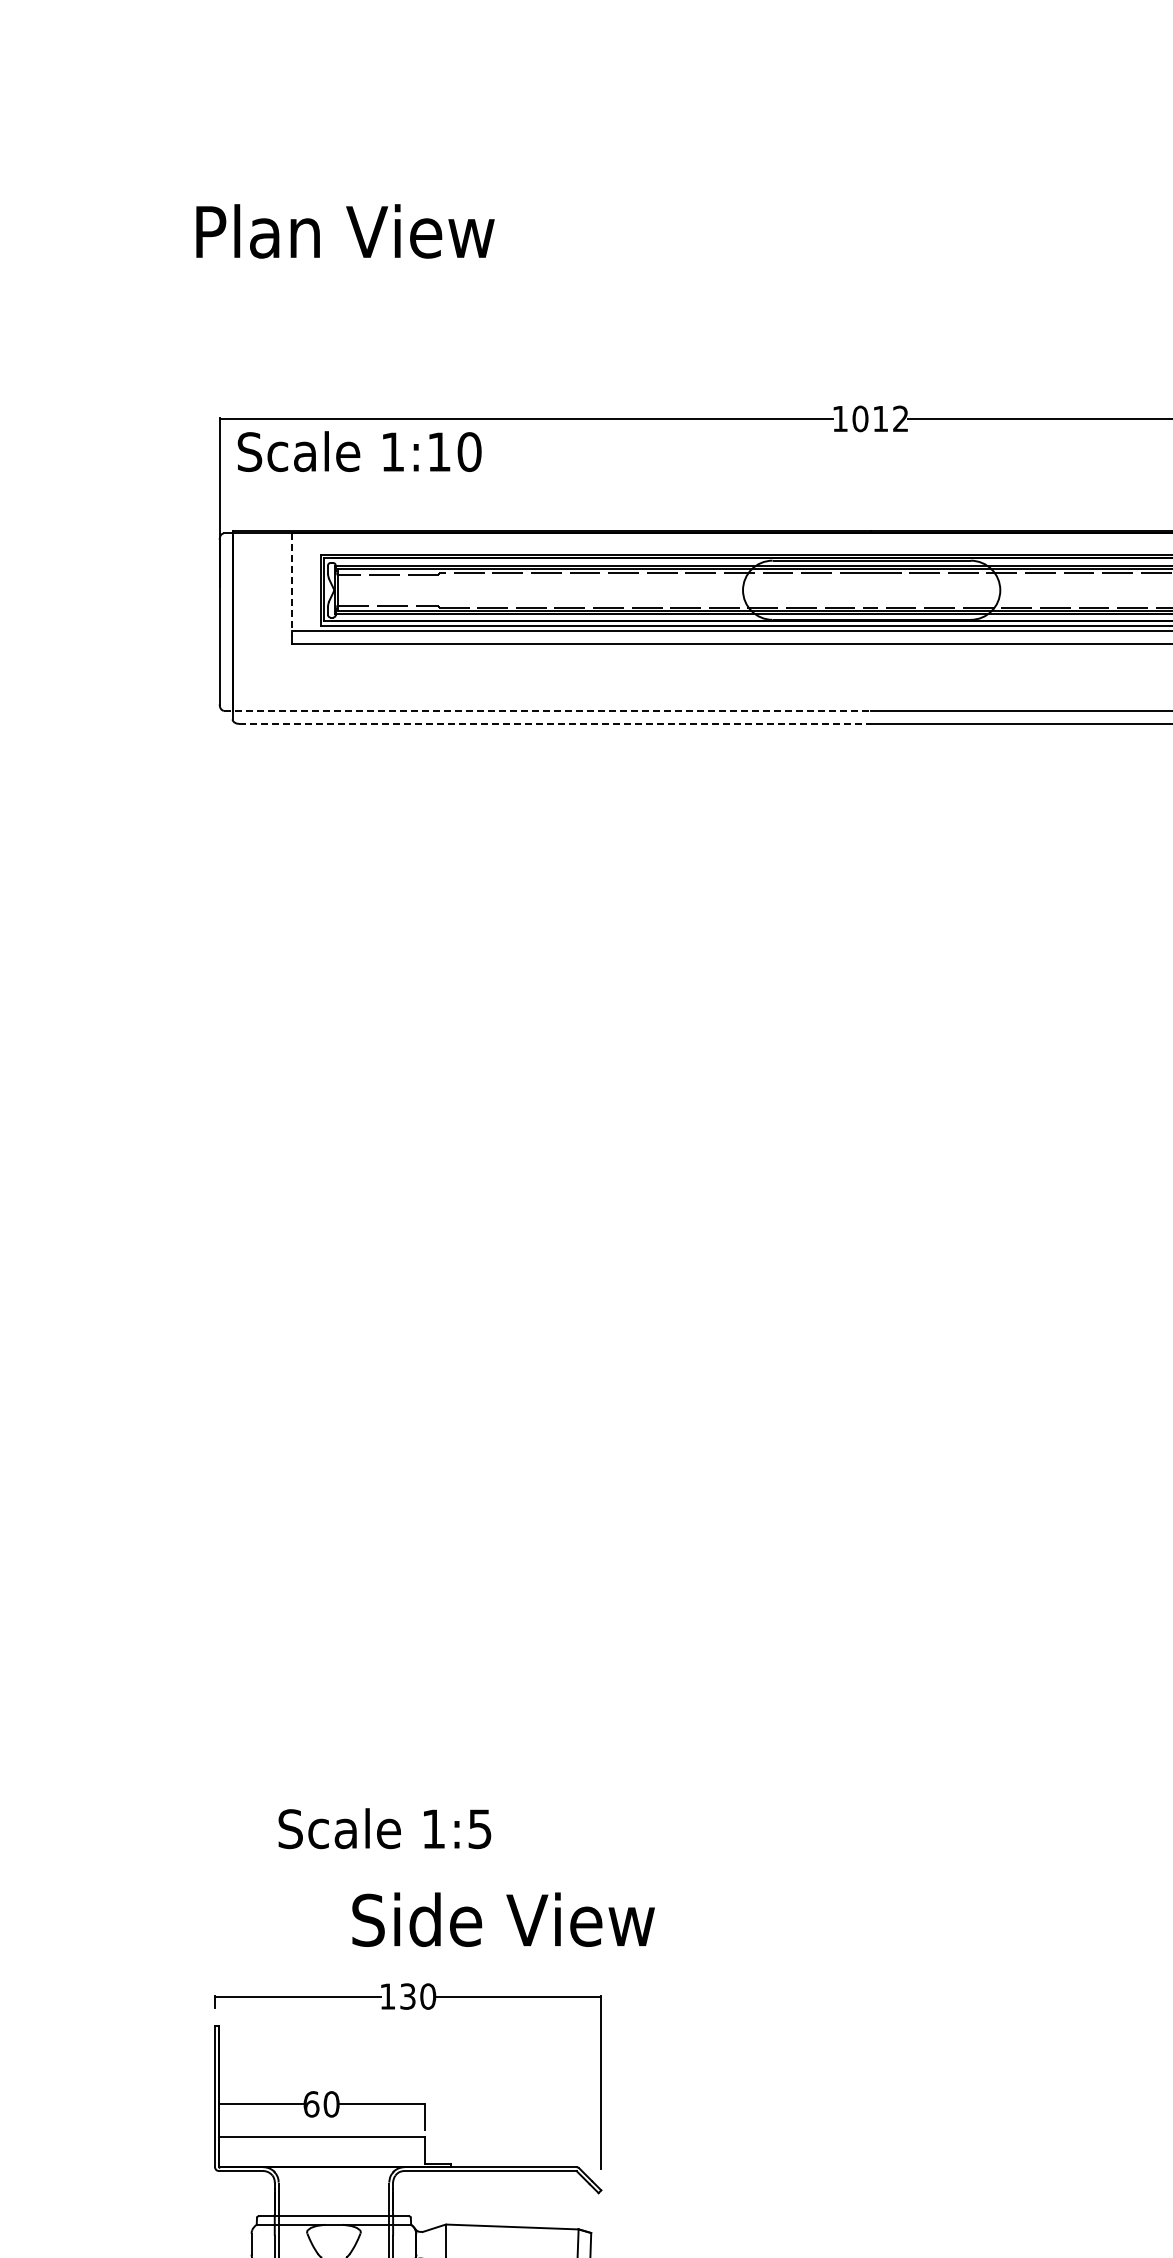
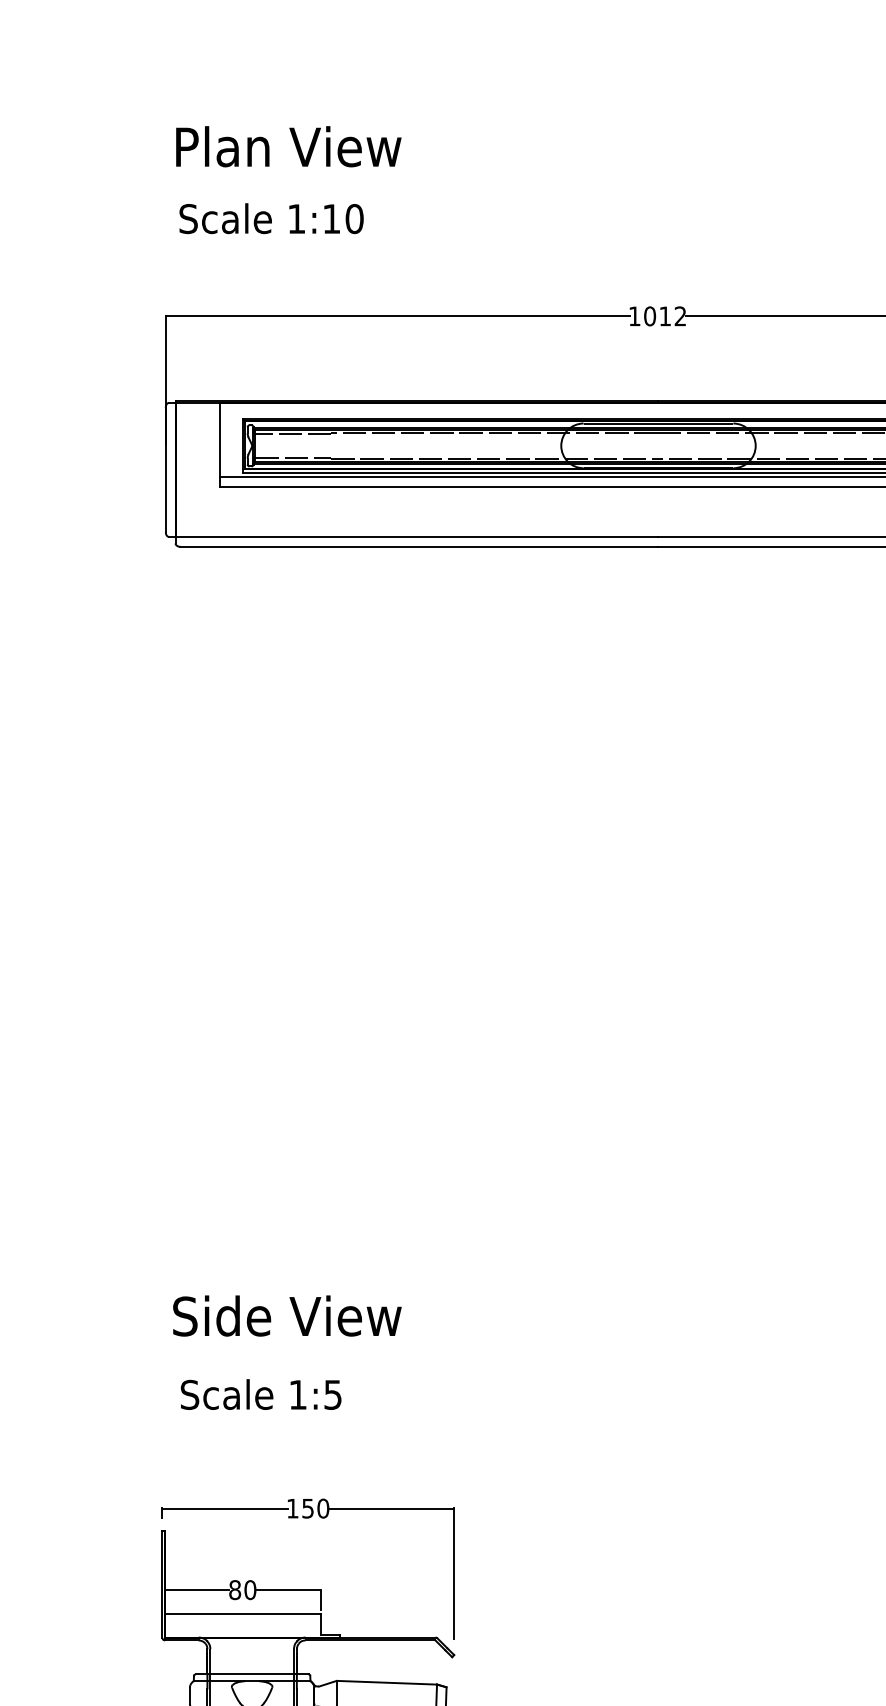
text: (345, 231) -> (288, 146), moved
text: (359, 451) -> (271, 218), moved
line: (291, 585) -> (220, 442), dashed -> solid
line: (547, 710) -> (413, 536), dashed -> solid
line: (554, 723) -> (418, 546), dashed -> solid
text: (384, 1828) -> (260, 1394), moved
text: (503, 1919) -> (287, 1315), moved
text: (408, 1996) -> (308, 1508), 130 -> 150
text: (311, 2104) -> (235, 1590), 60 -> 80

